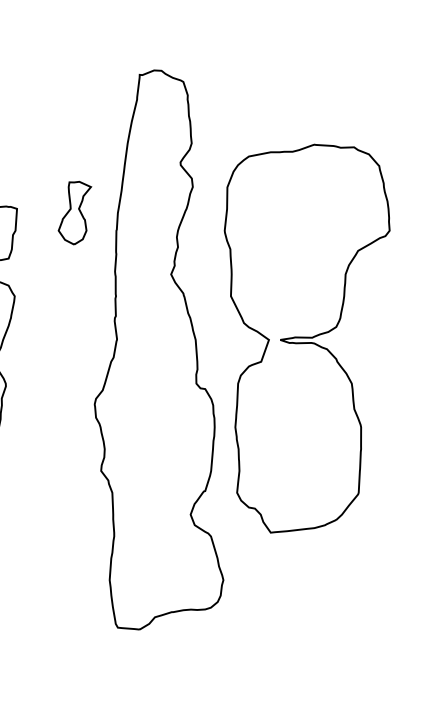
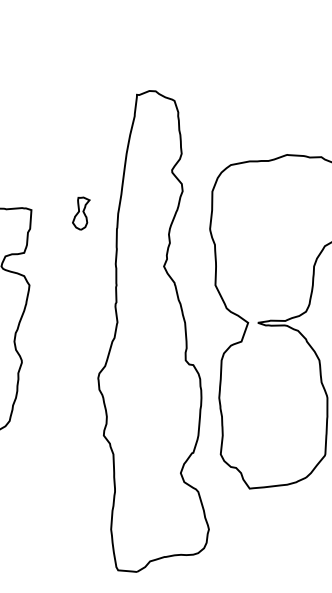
part: (74, 212) -> (80, 213), size x0.6

